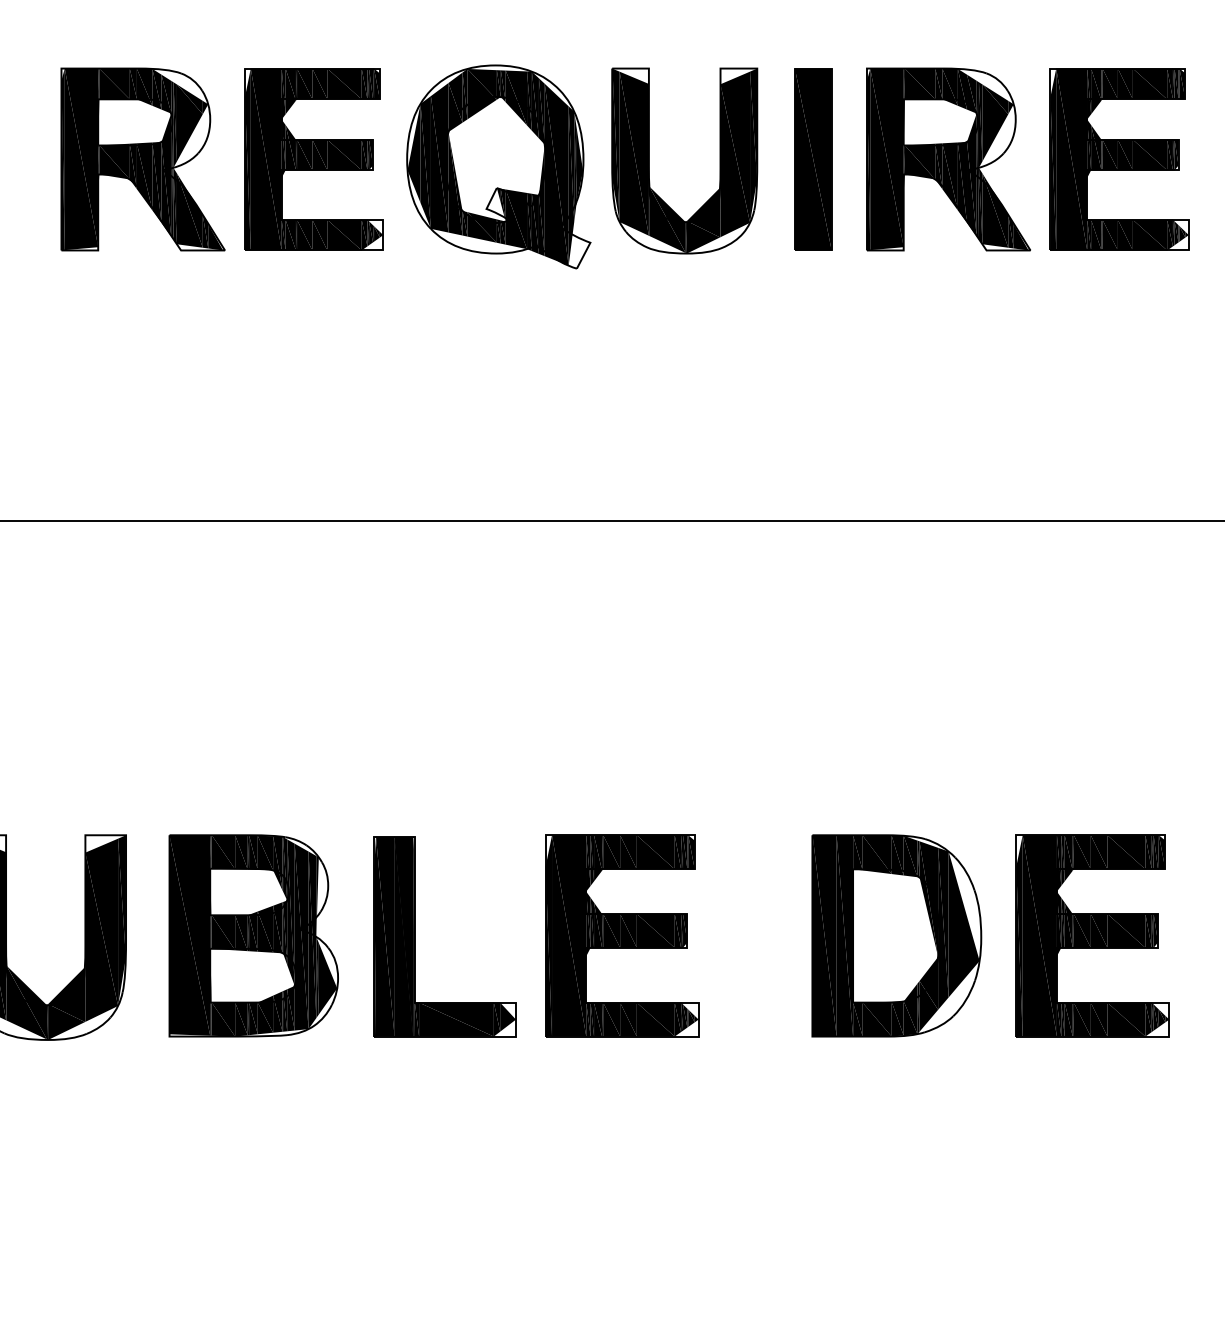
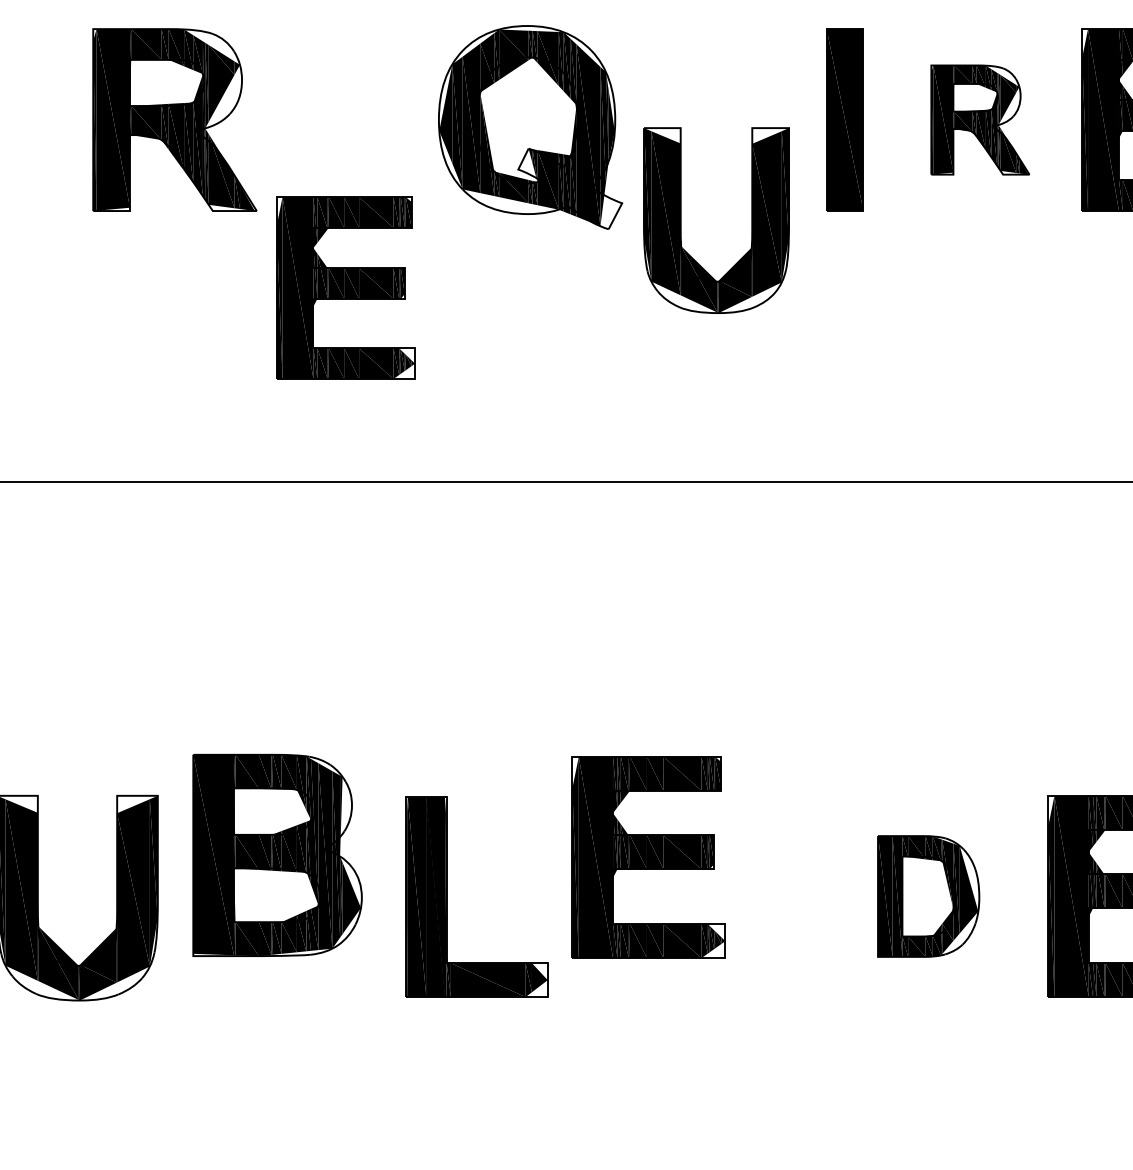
part: (313, 159) -> (345, 288), moved
part: (948, 159) -> (980, 120), size x0.6
part: (649, 160) -> (681, 220), moved
part: (253, 935) -> (277, 855), moved
part: (622, 935) -> (649, 857), moved
part: (896, 935) -> (928, 896), size x0.6

